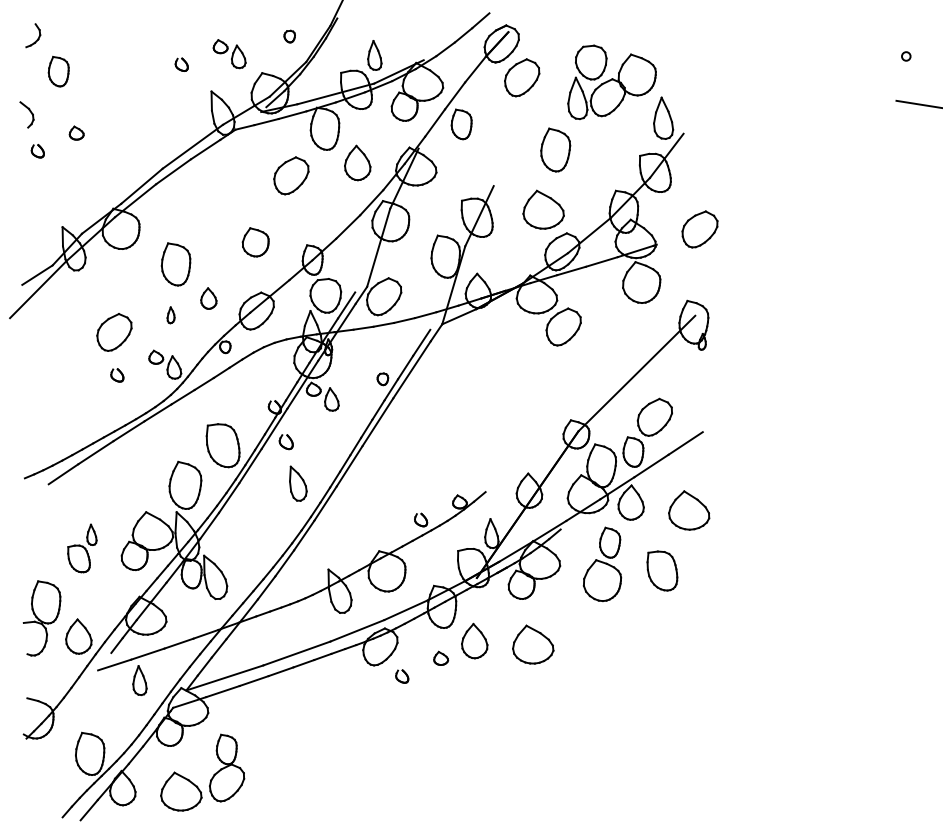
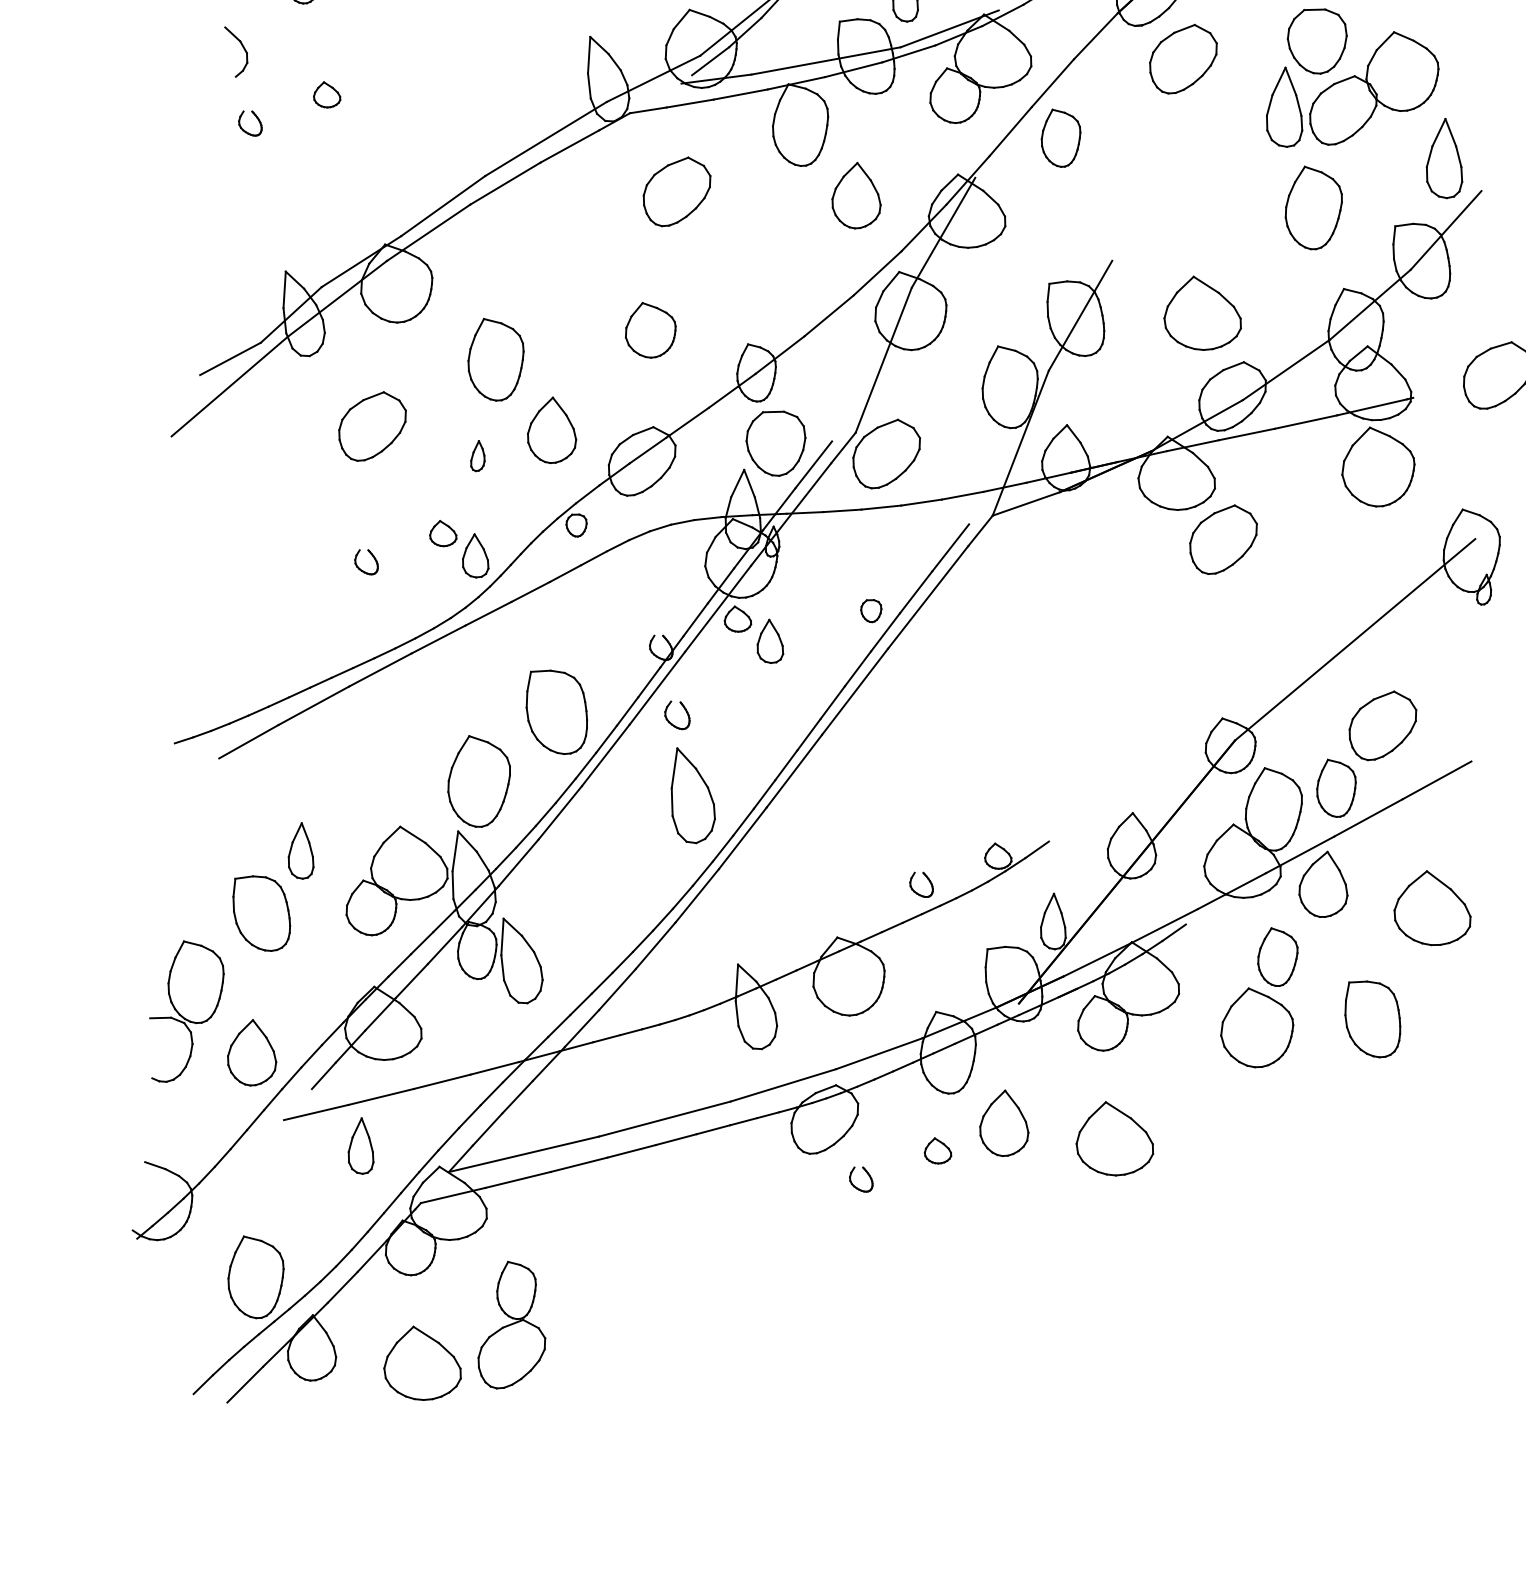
part: (555, 149) -> (1313, 207), moved
part: (291, 175) -> (677, 191), moved
part: (208, 298) -> (552, 430), size x1.67
part: (114, 332) -> (372, 426), moved
part: (298, 483) -> (694, 795), size x1.43
part: (82, 548) -> (273, 885), size x1.43

